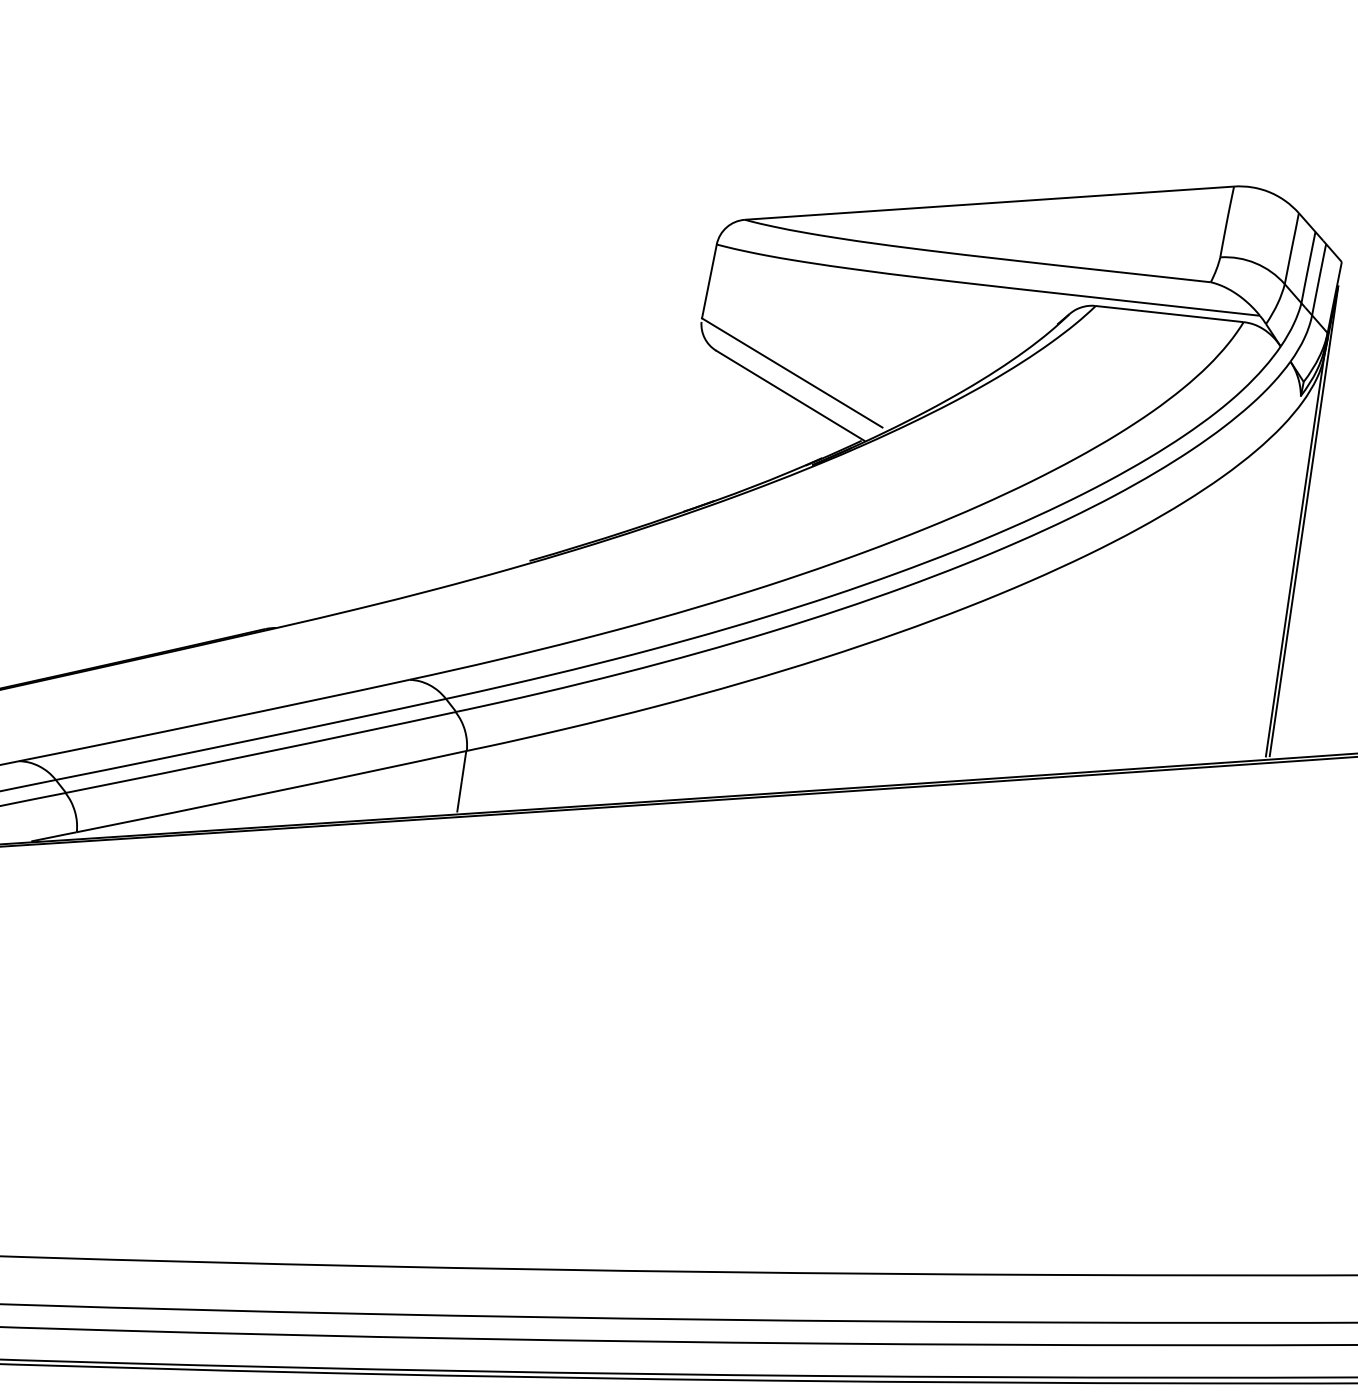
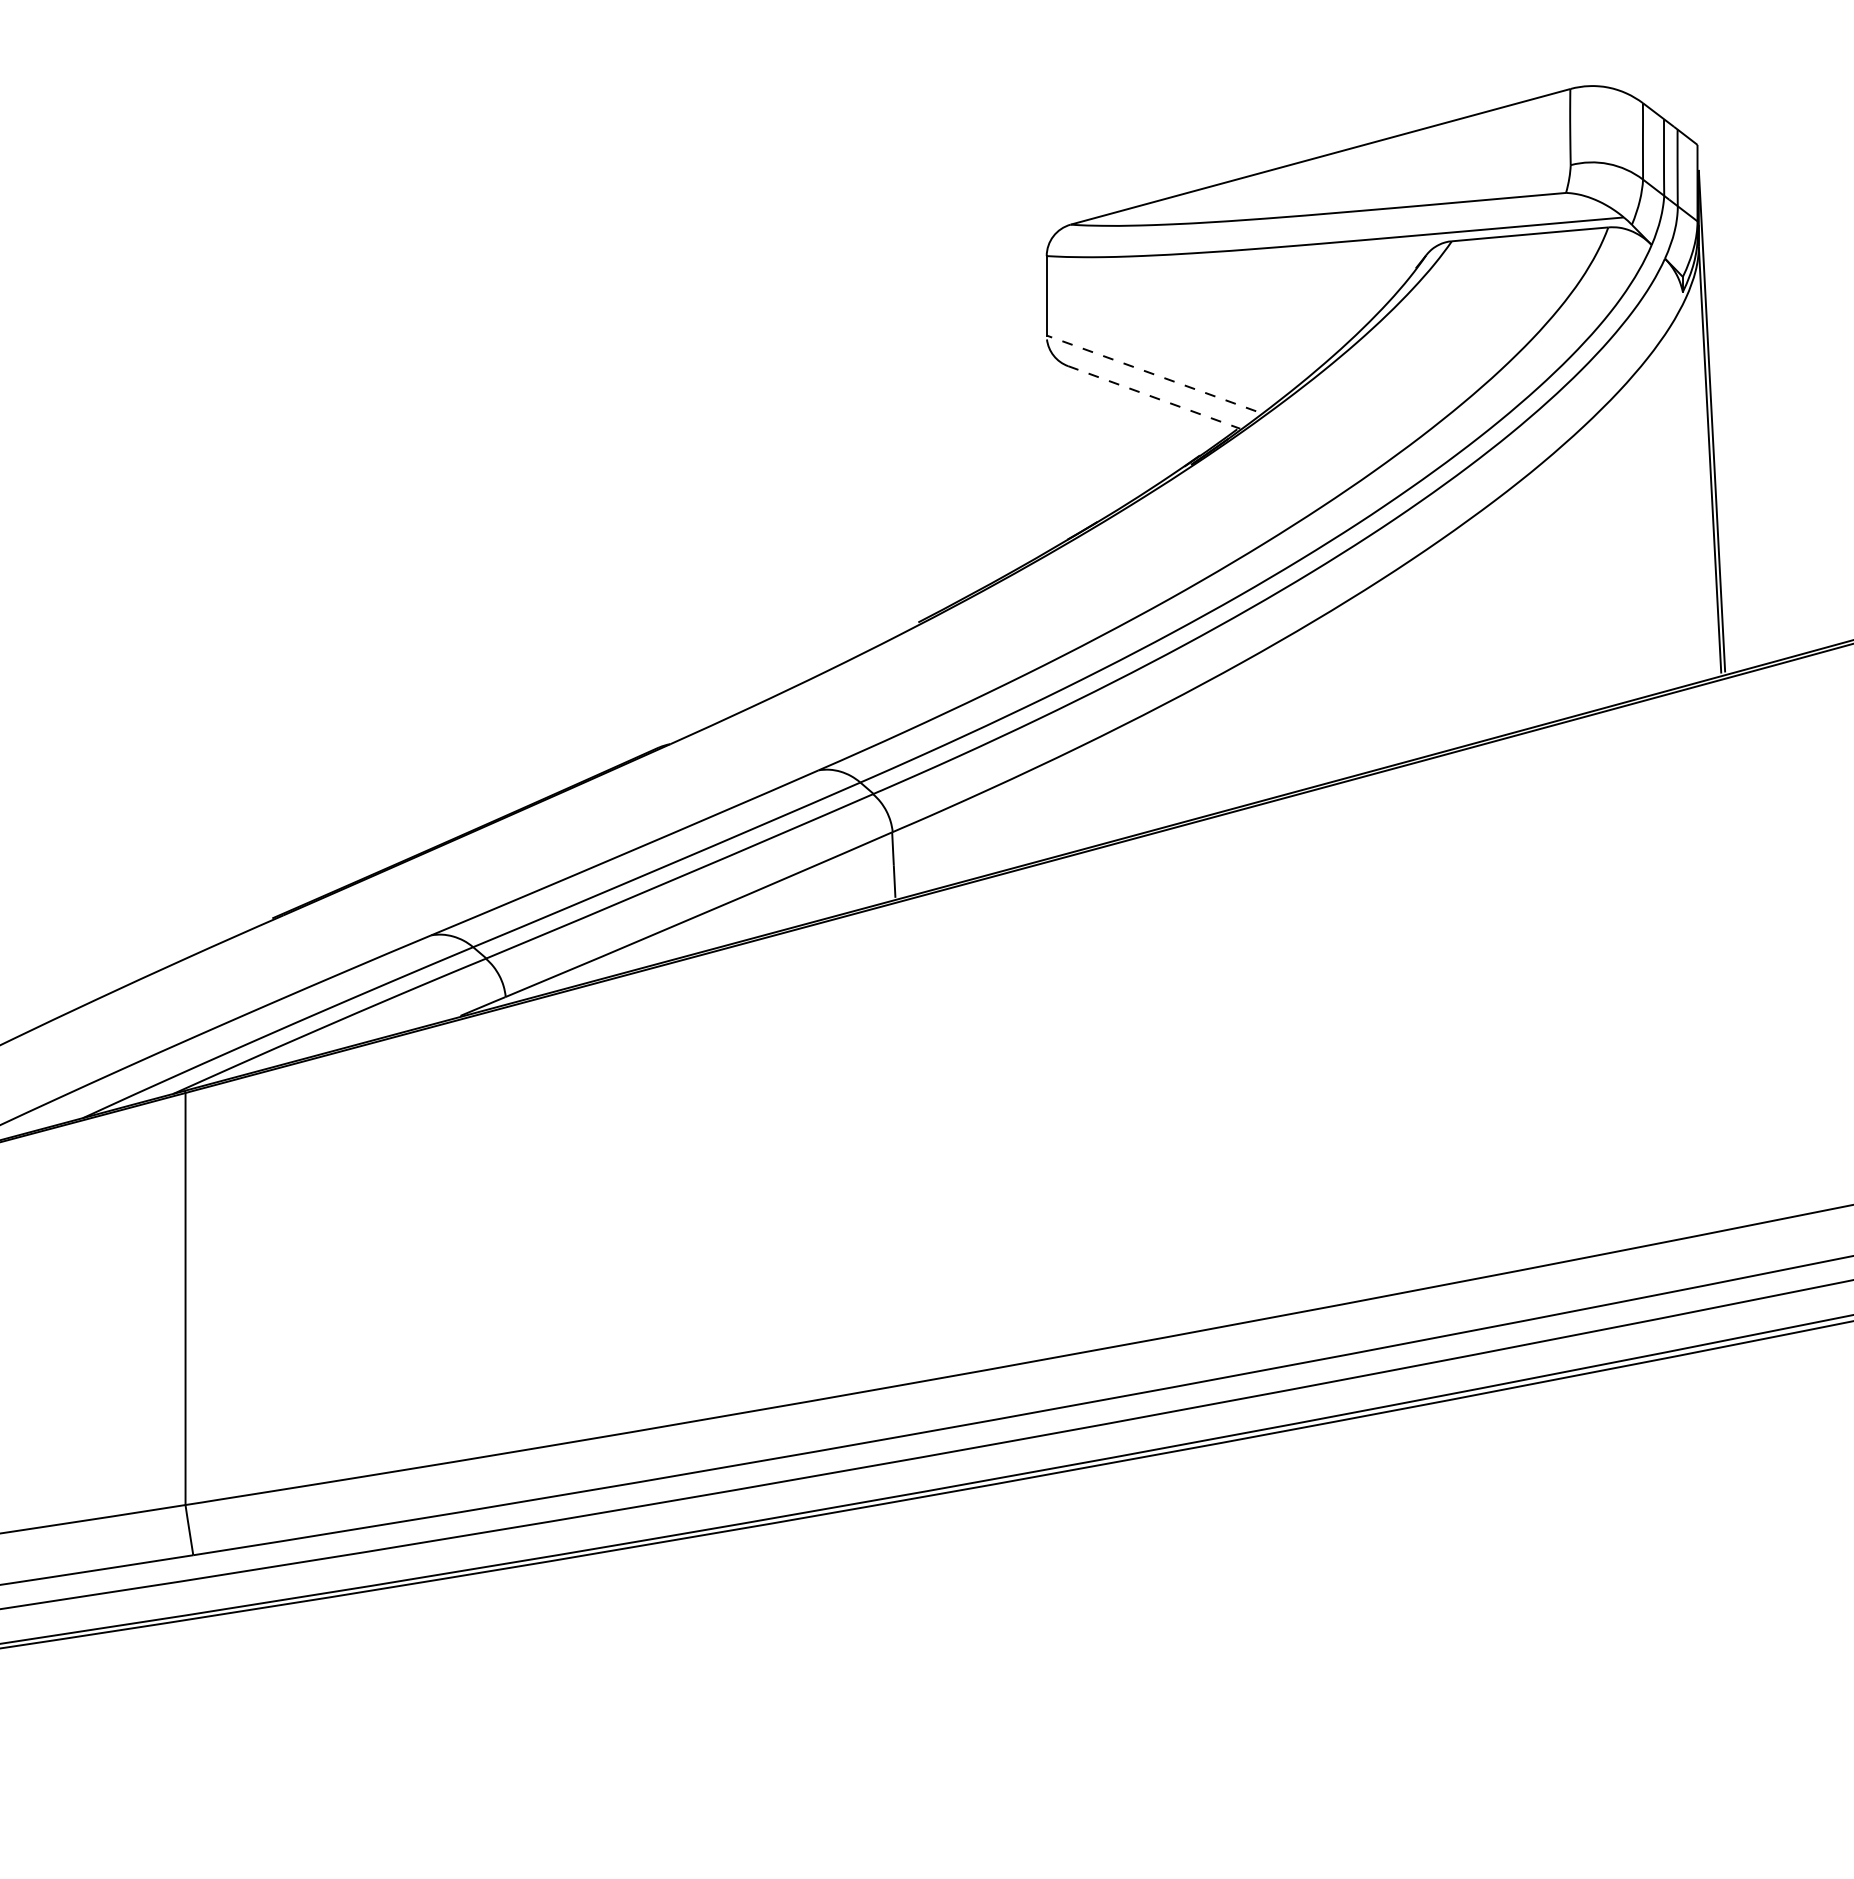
line: (791, 372) -> (1150, 373), solid -> dashed
line: (790, 395) -> (1154, 397), solid -> dashed

